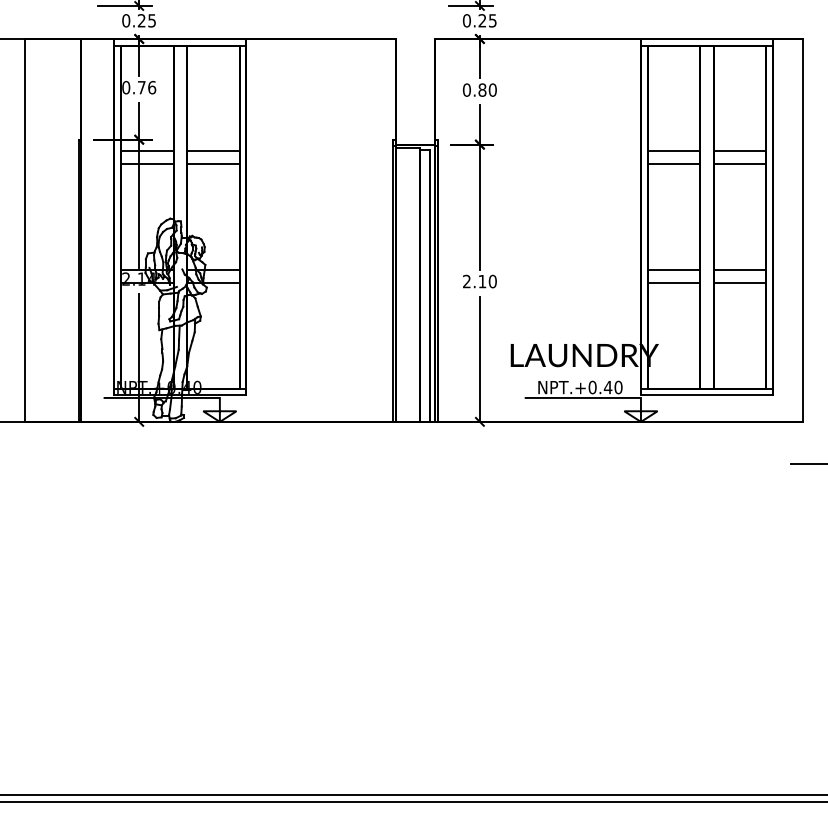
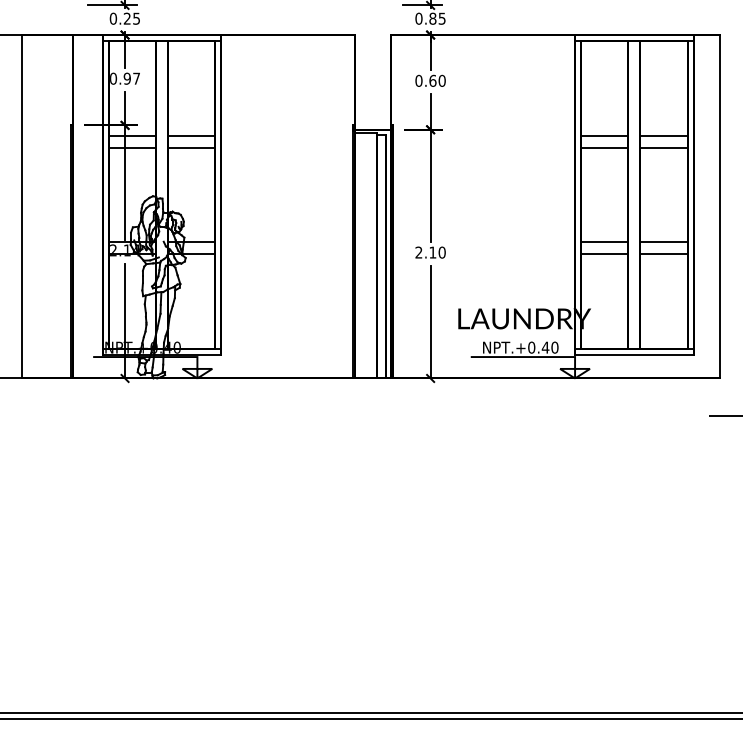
text: (482, 20) -> (432, 18), 0.25 -> 0.85
text: (146, 87) -> (131, 78), 0.76 -> 0.97
text: (482, 89) -> (432, 80), 0.80 -> 0.60

